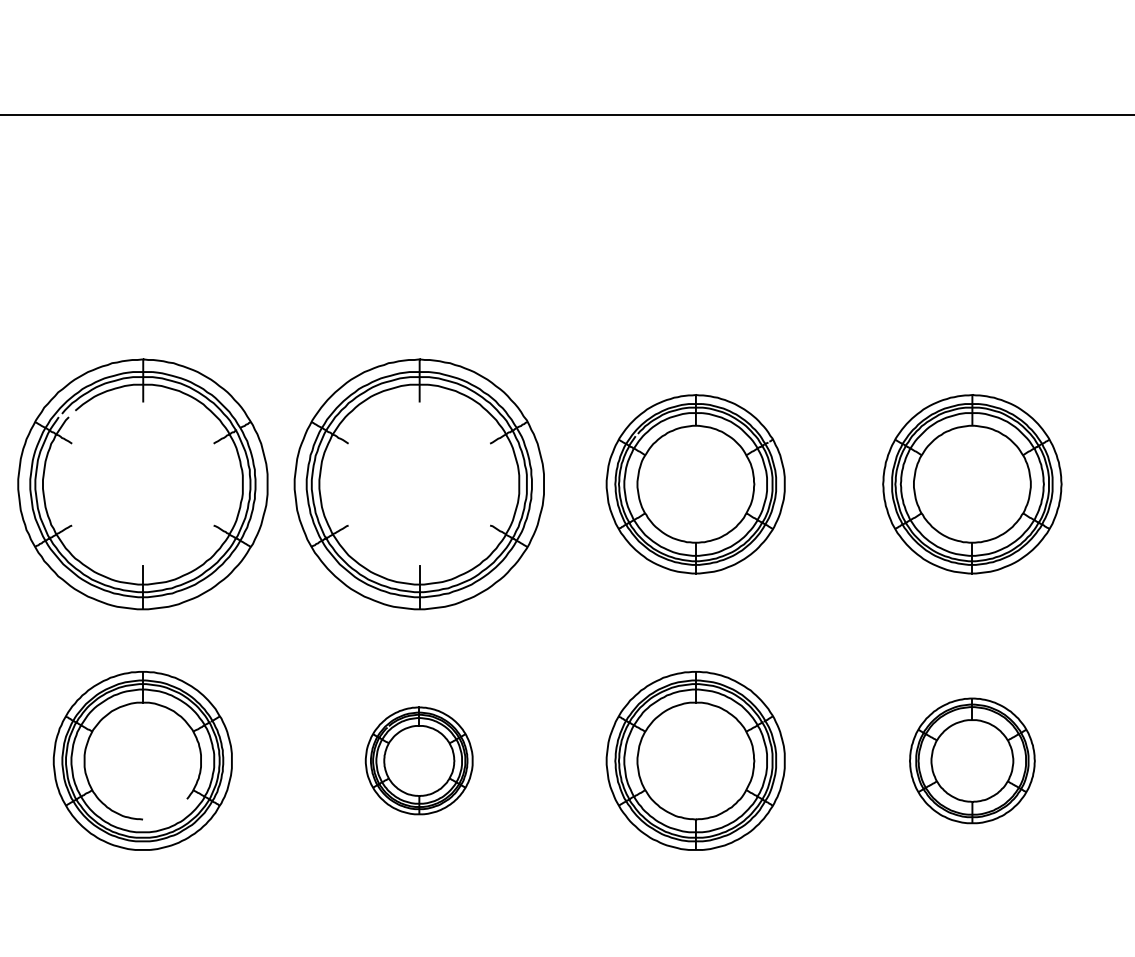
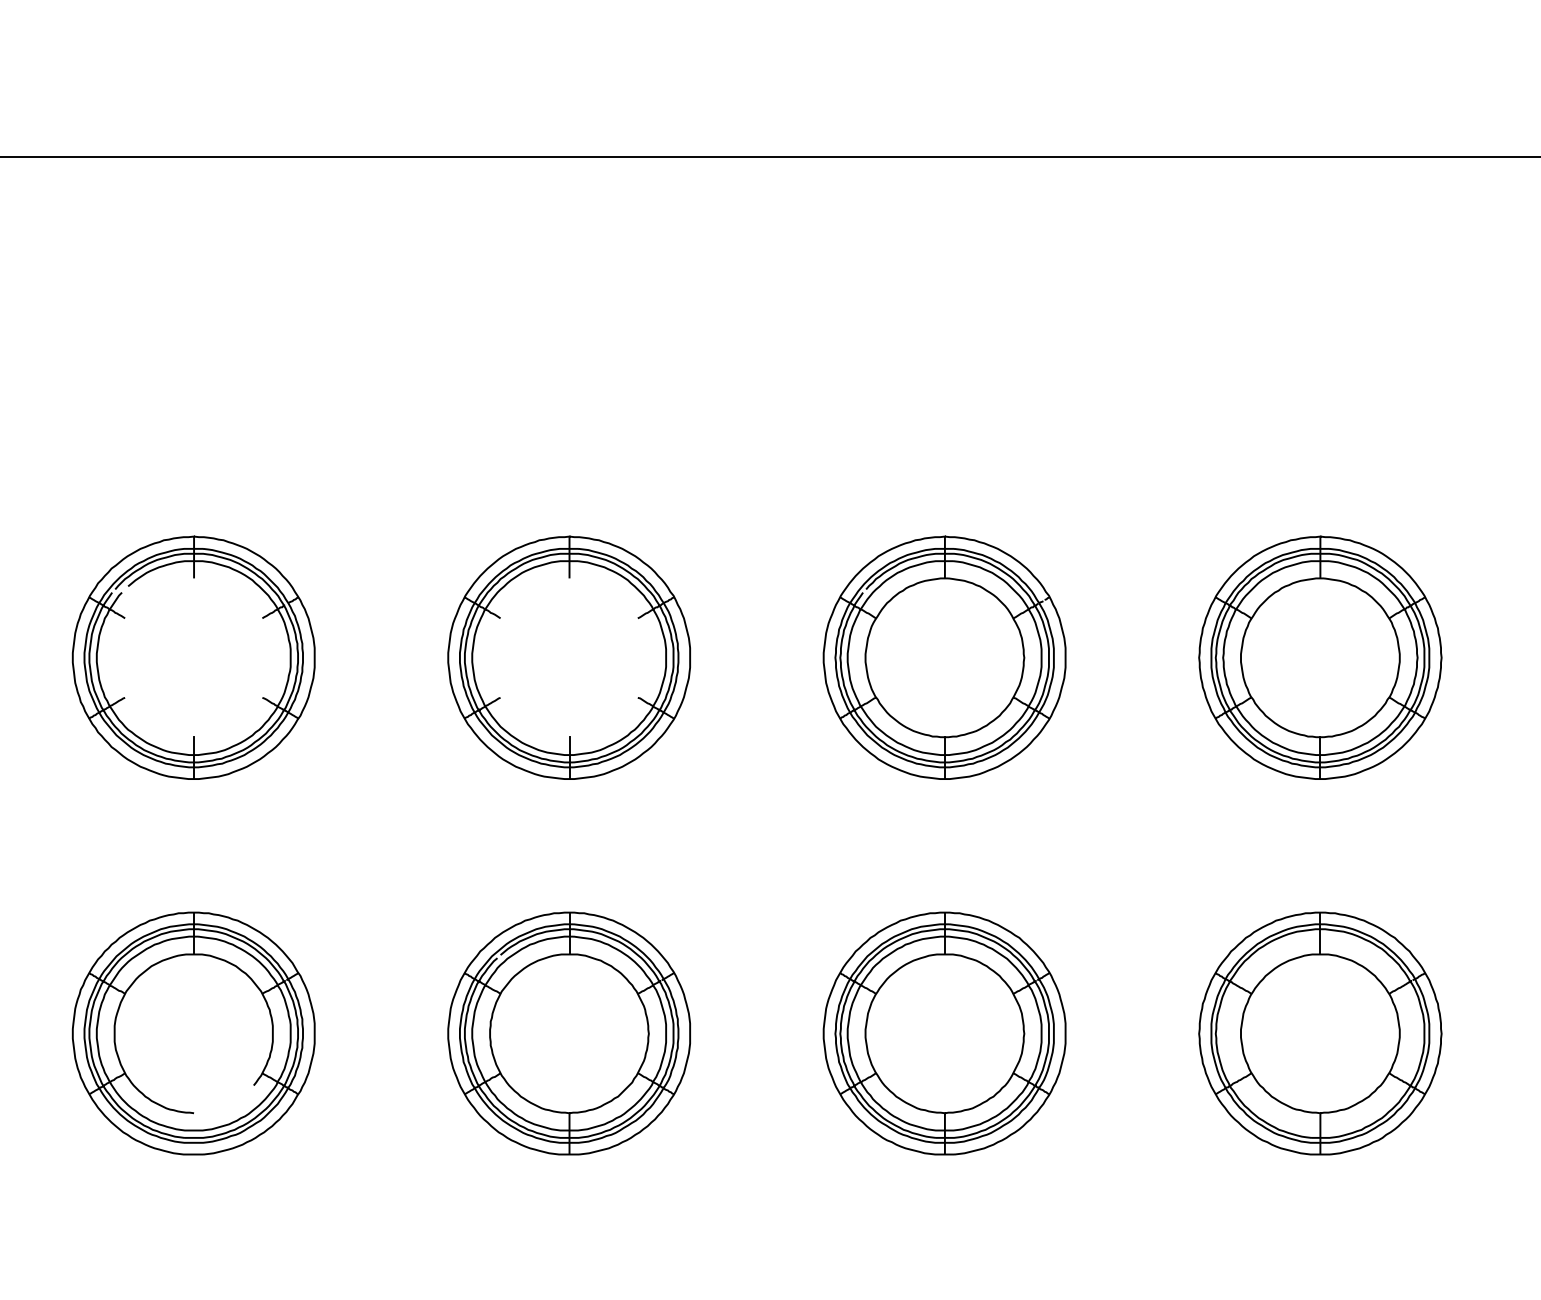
part: (142, 484) -> (193, 657), size x0.71
part: (418, 484) -> (568, 657), size x0.71
part: (418, 760) -> (568, 1033), size x1.67
part: (972, 760) -> (1320, 1033), size x1.43

